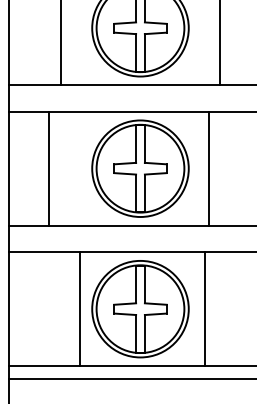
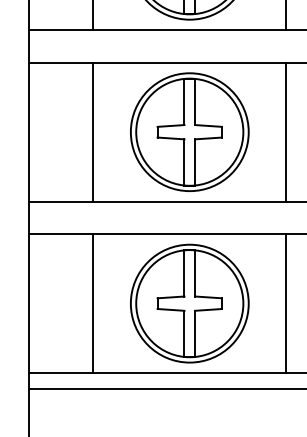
line: (49, 168) -> (93, 131), moved
line: (208, 168) -> (286, 131), moved
line: (80, 309) -> (93, 304), moved
line: (204, 309) -> (286, 304), moved

